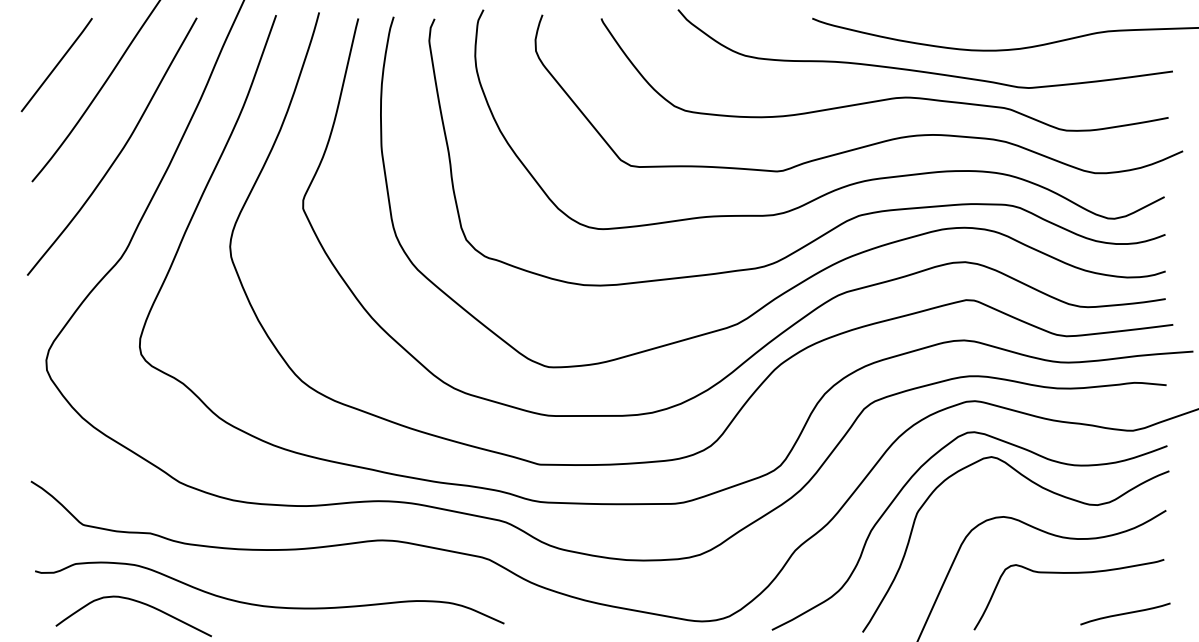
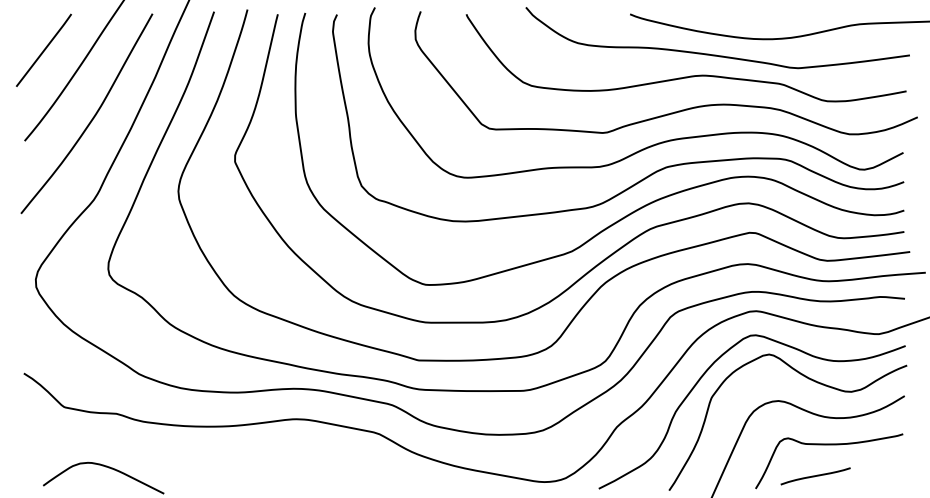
curve: (269, 605) -> (208, 469), removed
curve: (1125, 613) -> (815, 475), moved

